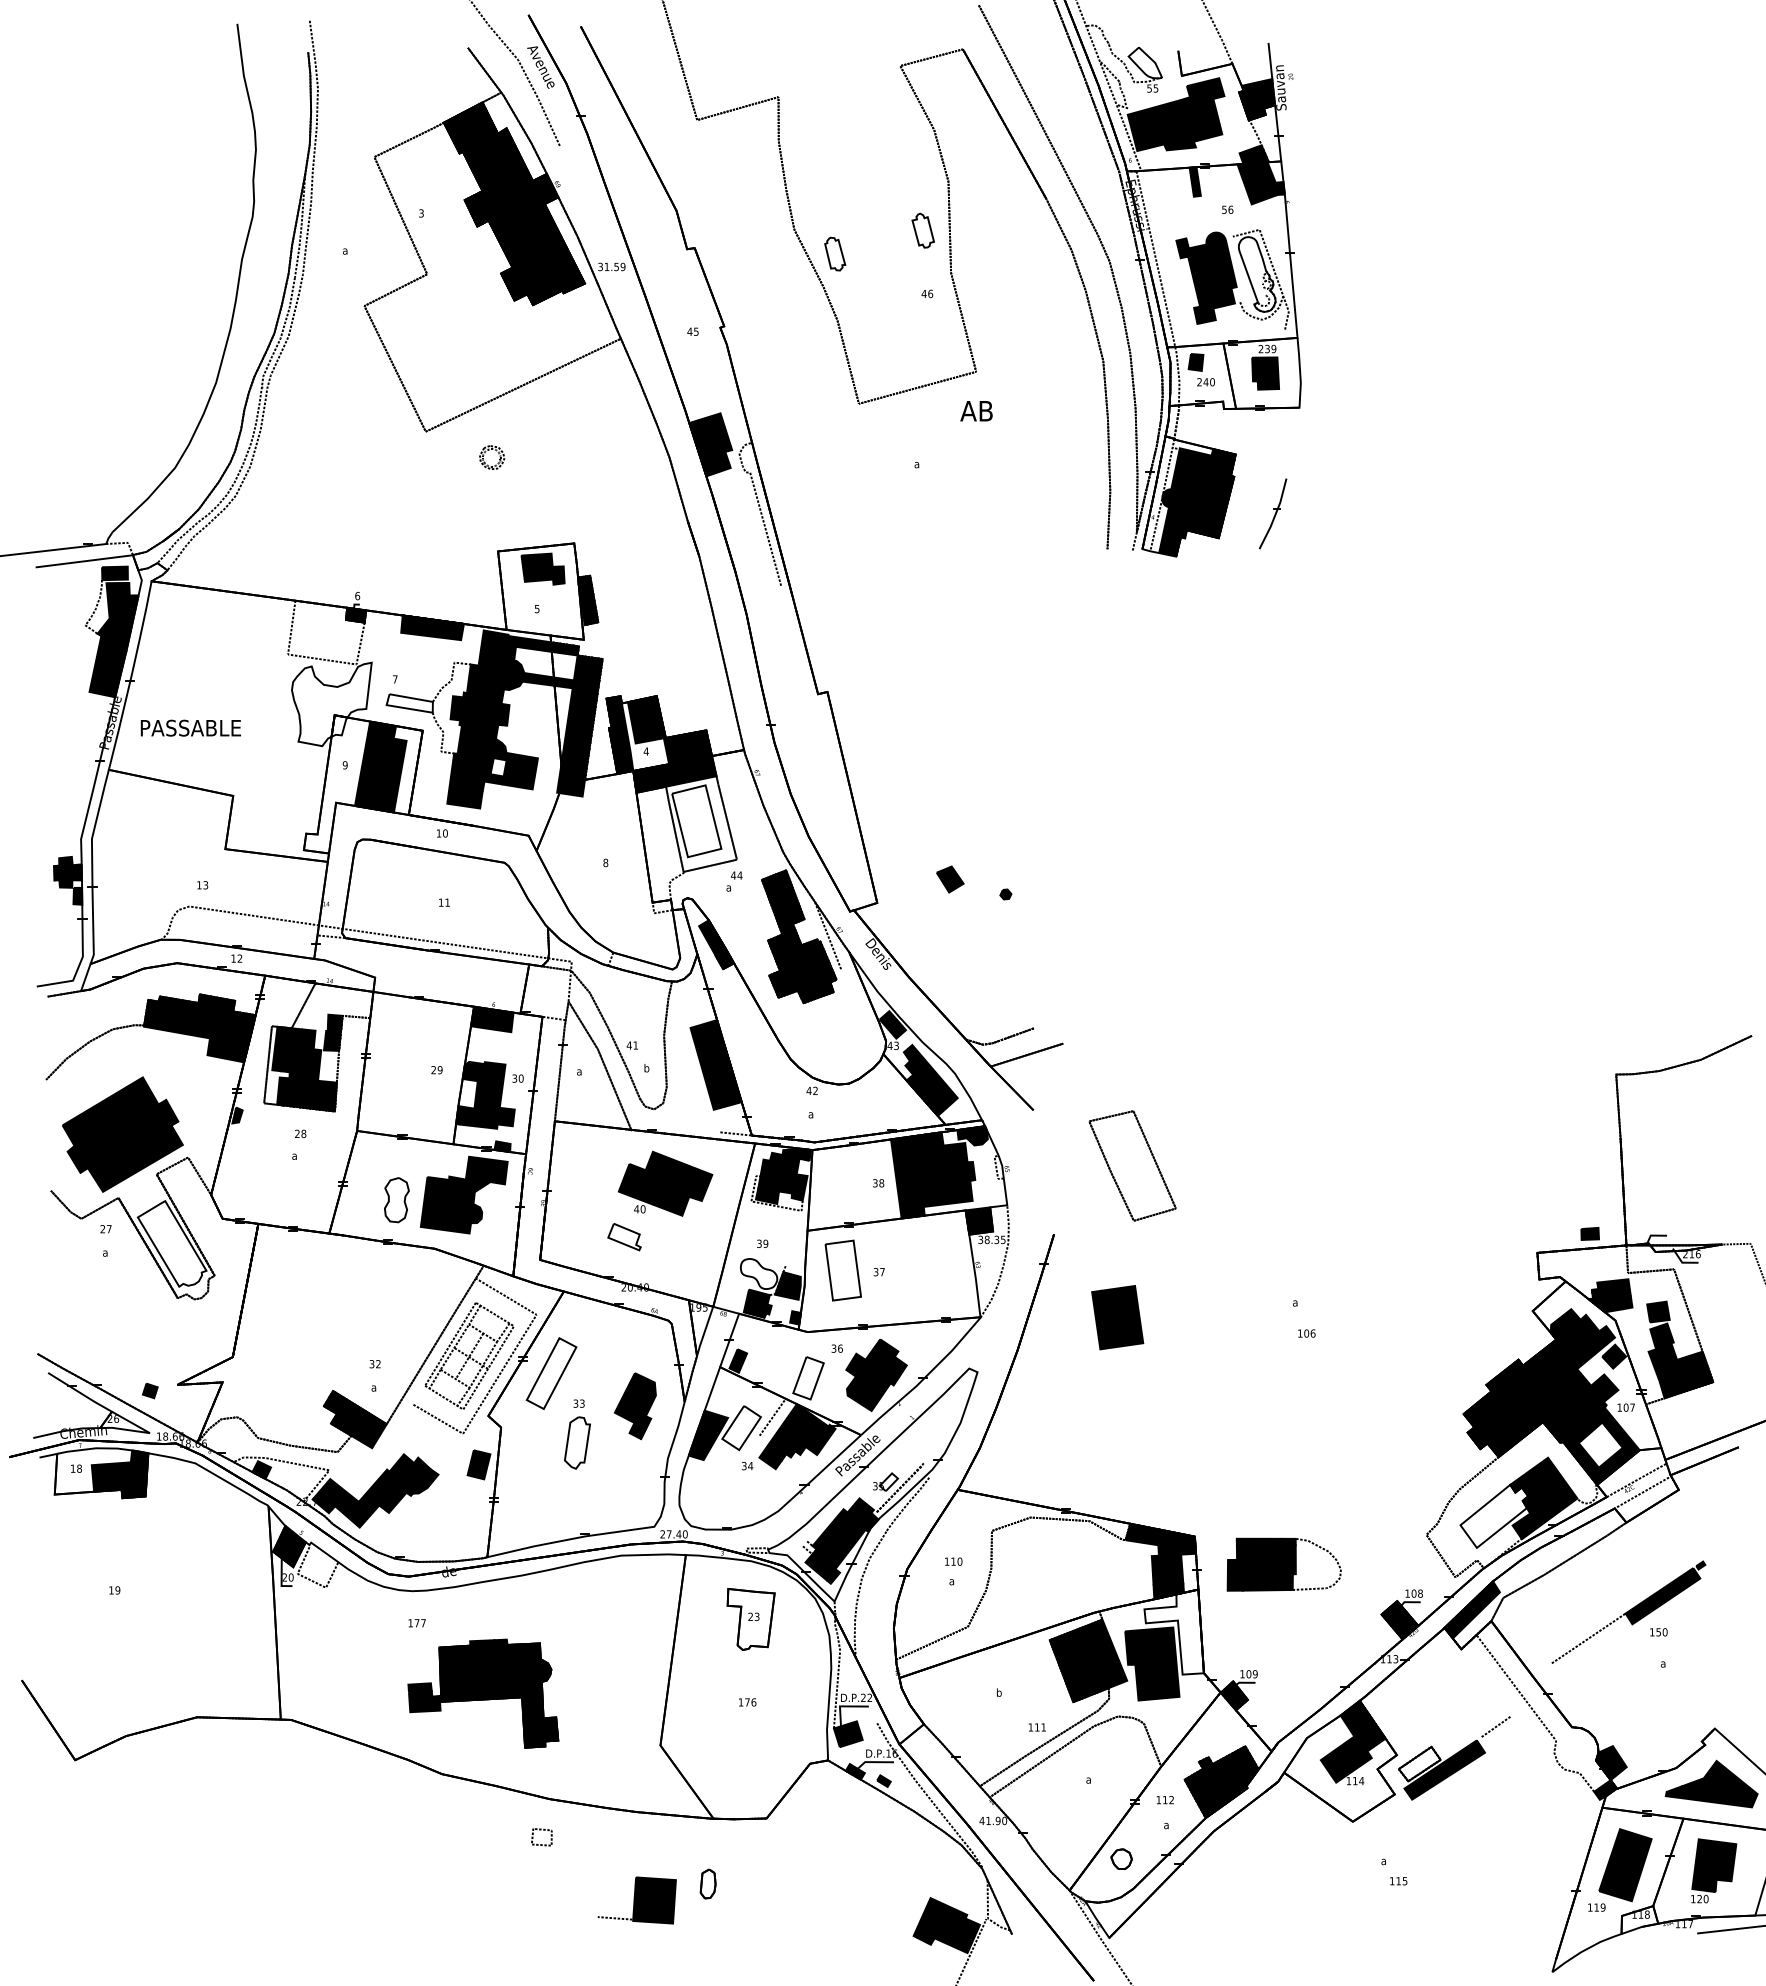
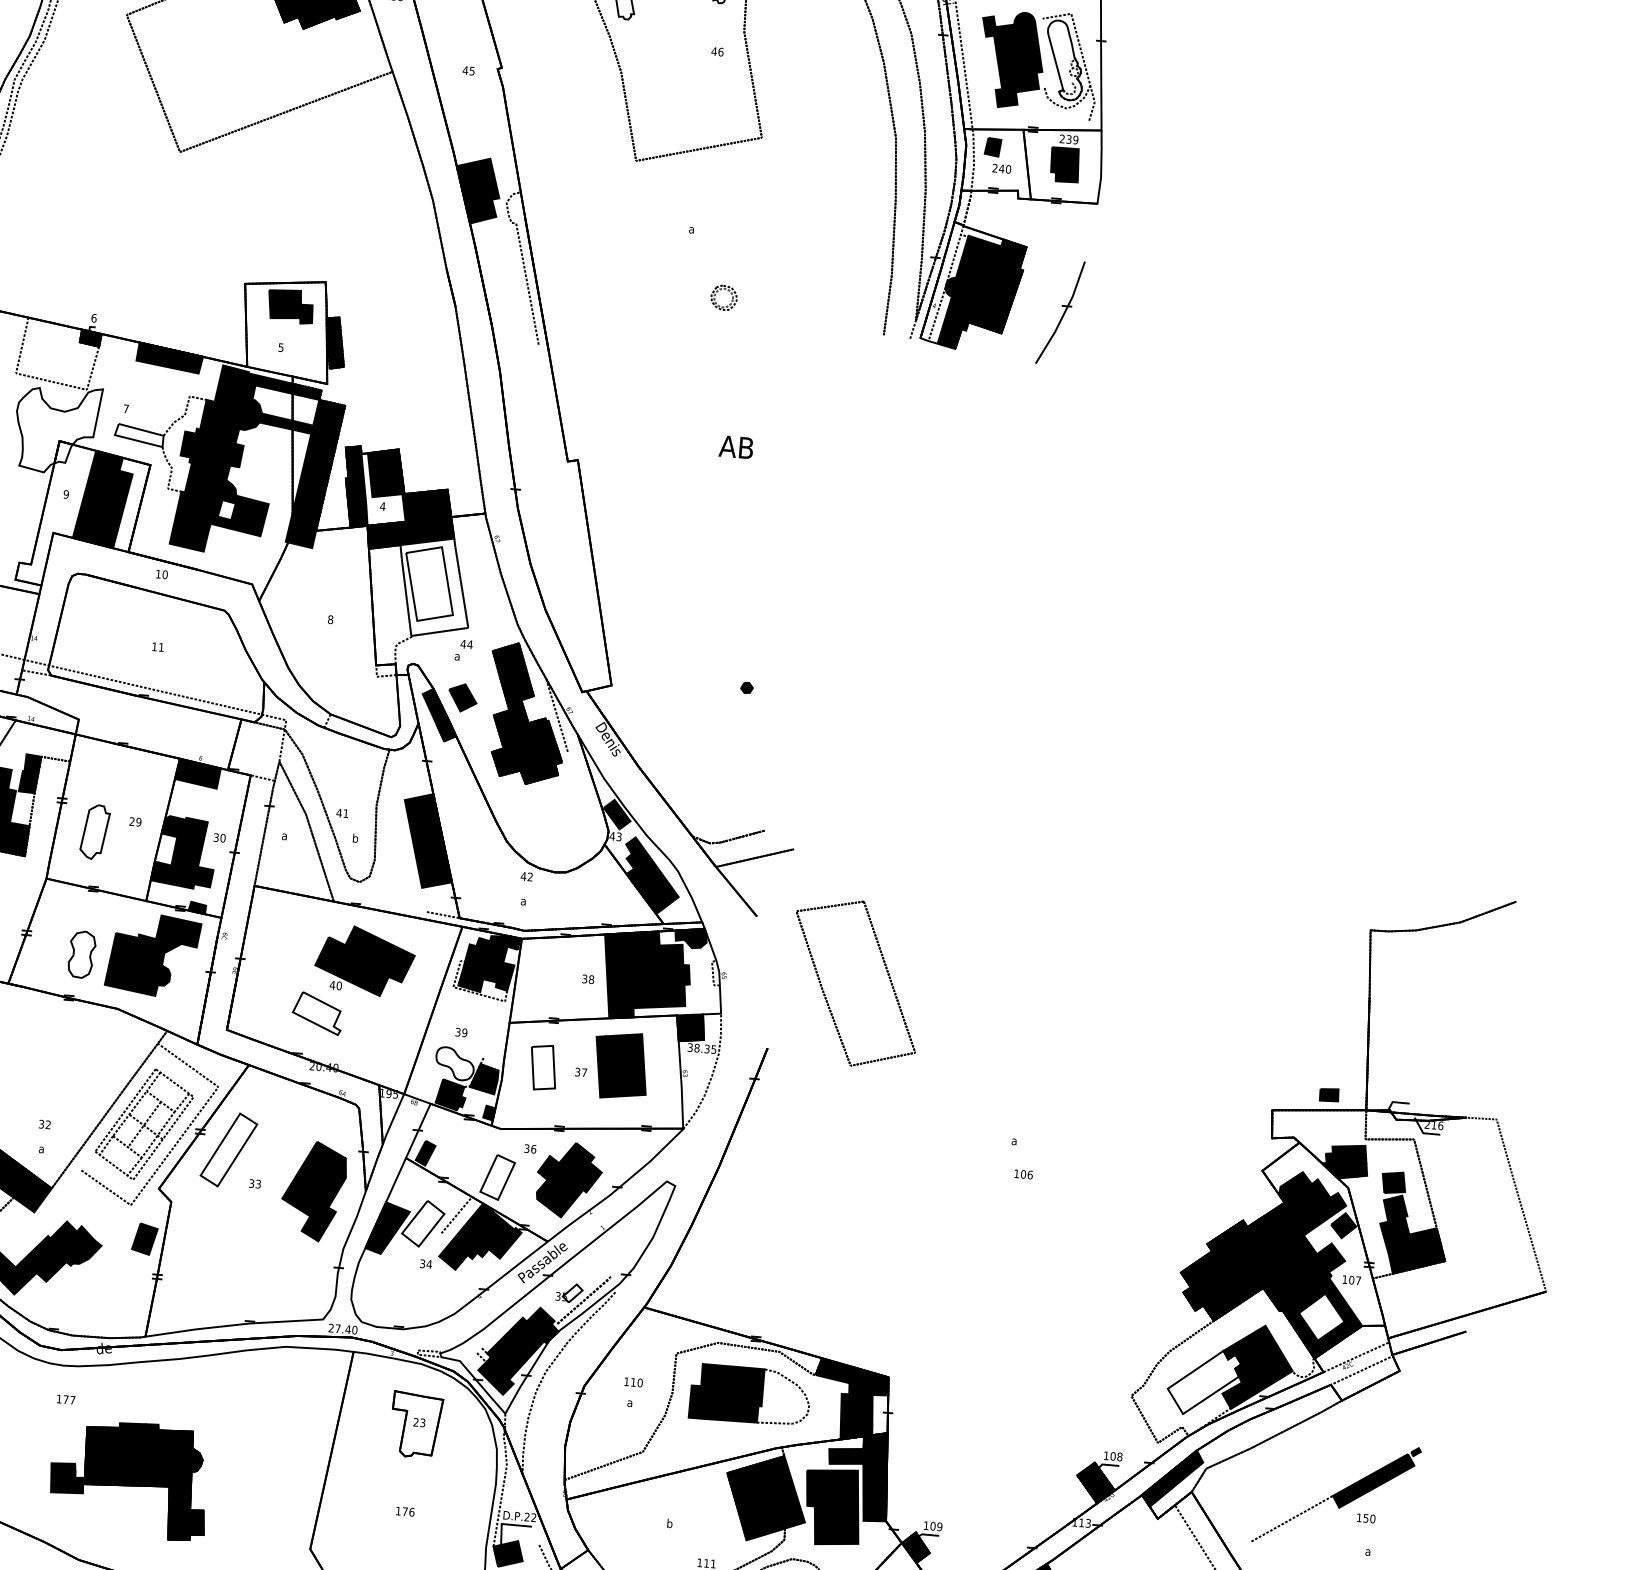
text: (976, 411) -> (736, 447), moved
part: (498, 454) -> (731, 295), moved
part: (1272, 513) -> (1059, 312), size x1.43
part: (950, 879) -> (463, 697), moved
part: (1132, 1165) -> (855, 983), size x1.43
part: (624, 1236) -> (317, 1012), size x1.43
part: (842, 1270) -> (542, 1067), size x0.71
part: (1117, 1317) -> (620, 1065), moved
part: (635, 1406) -> (313, 1191), size x1.43
part: (577, 1442) -> (95, 831), moved
part: (1283, 1564) -> (749, 1395), moved
fill: (1174, 1631) -> (858, 1474), added

